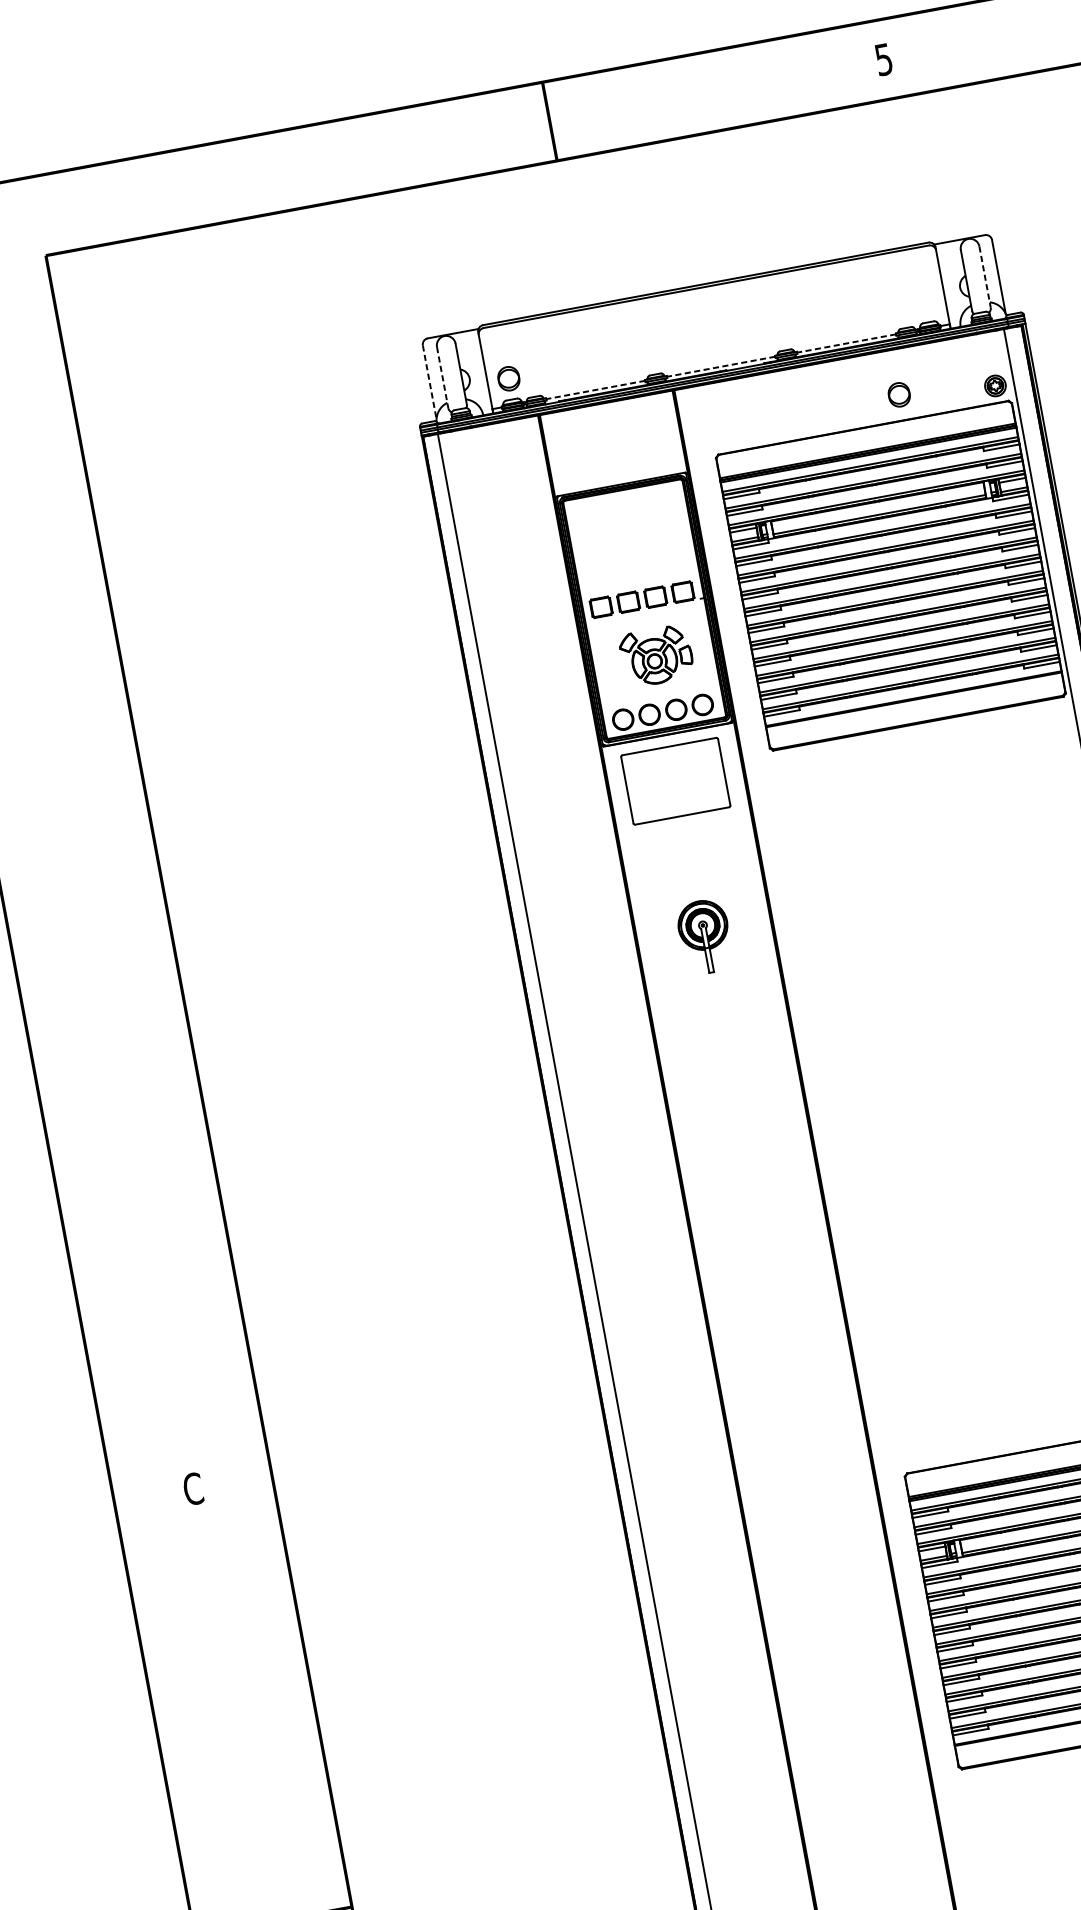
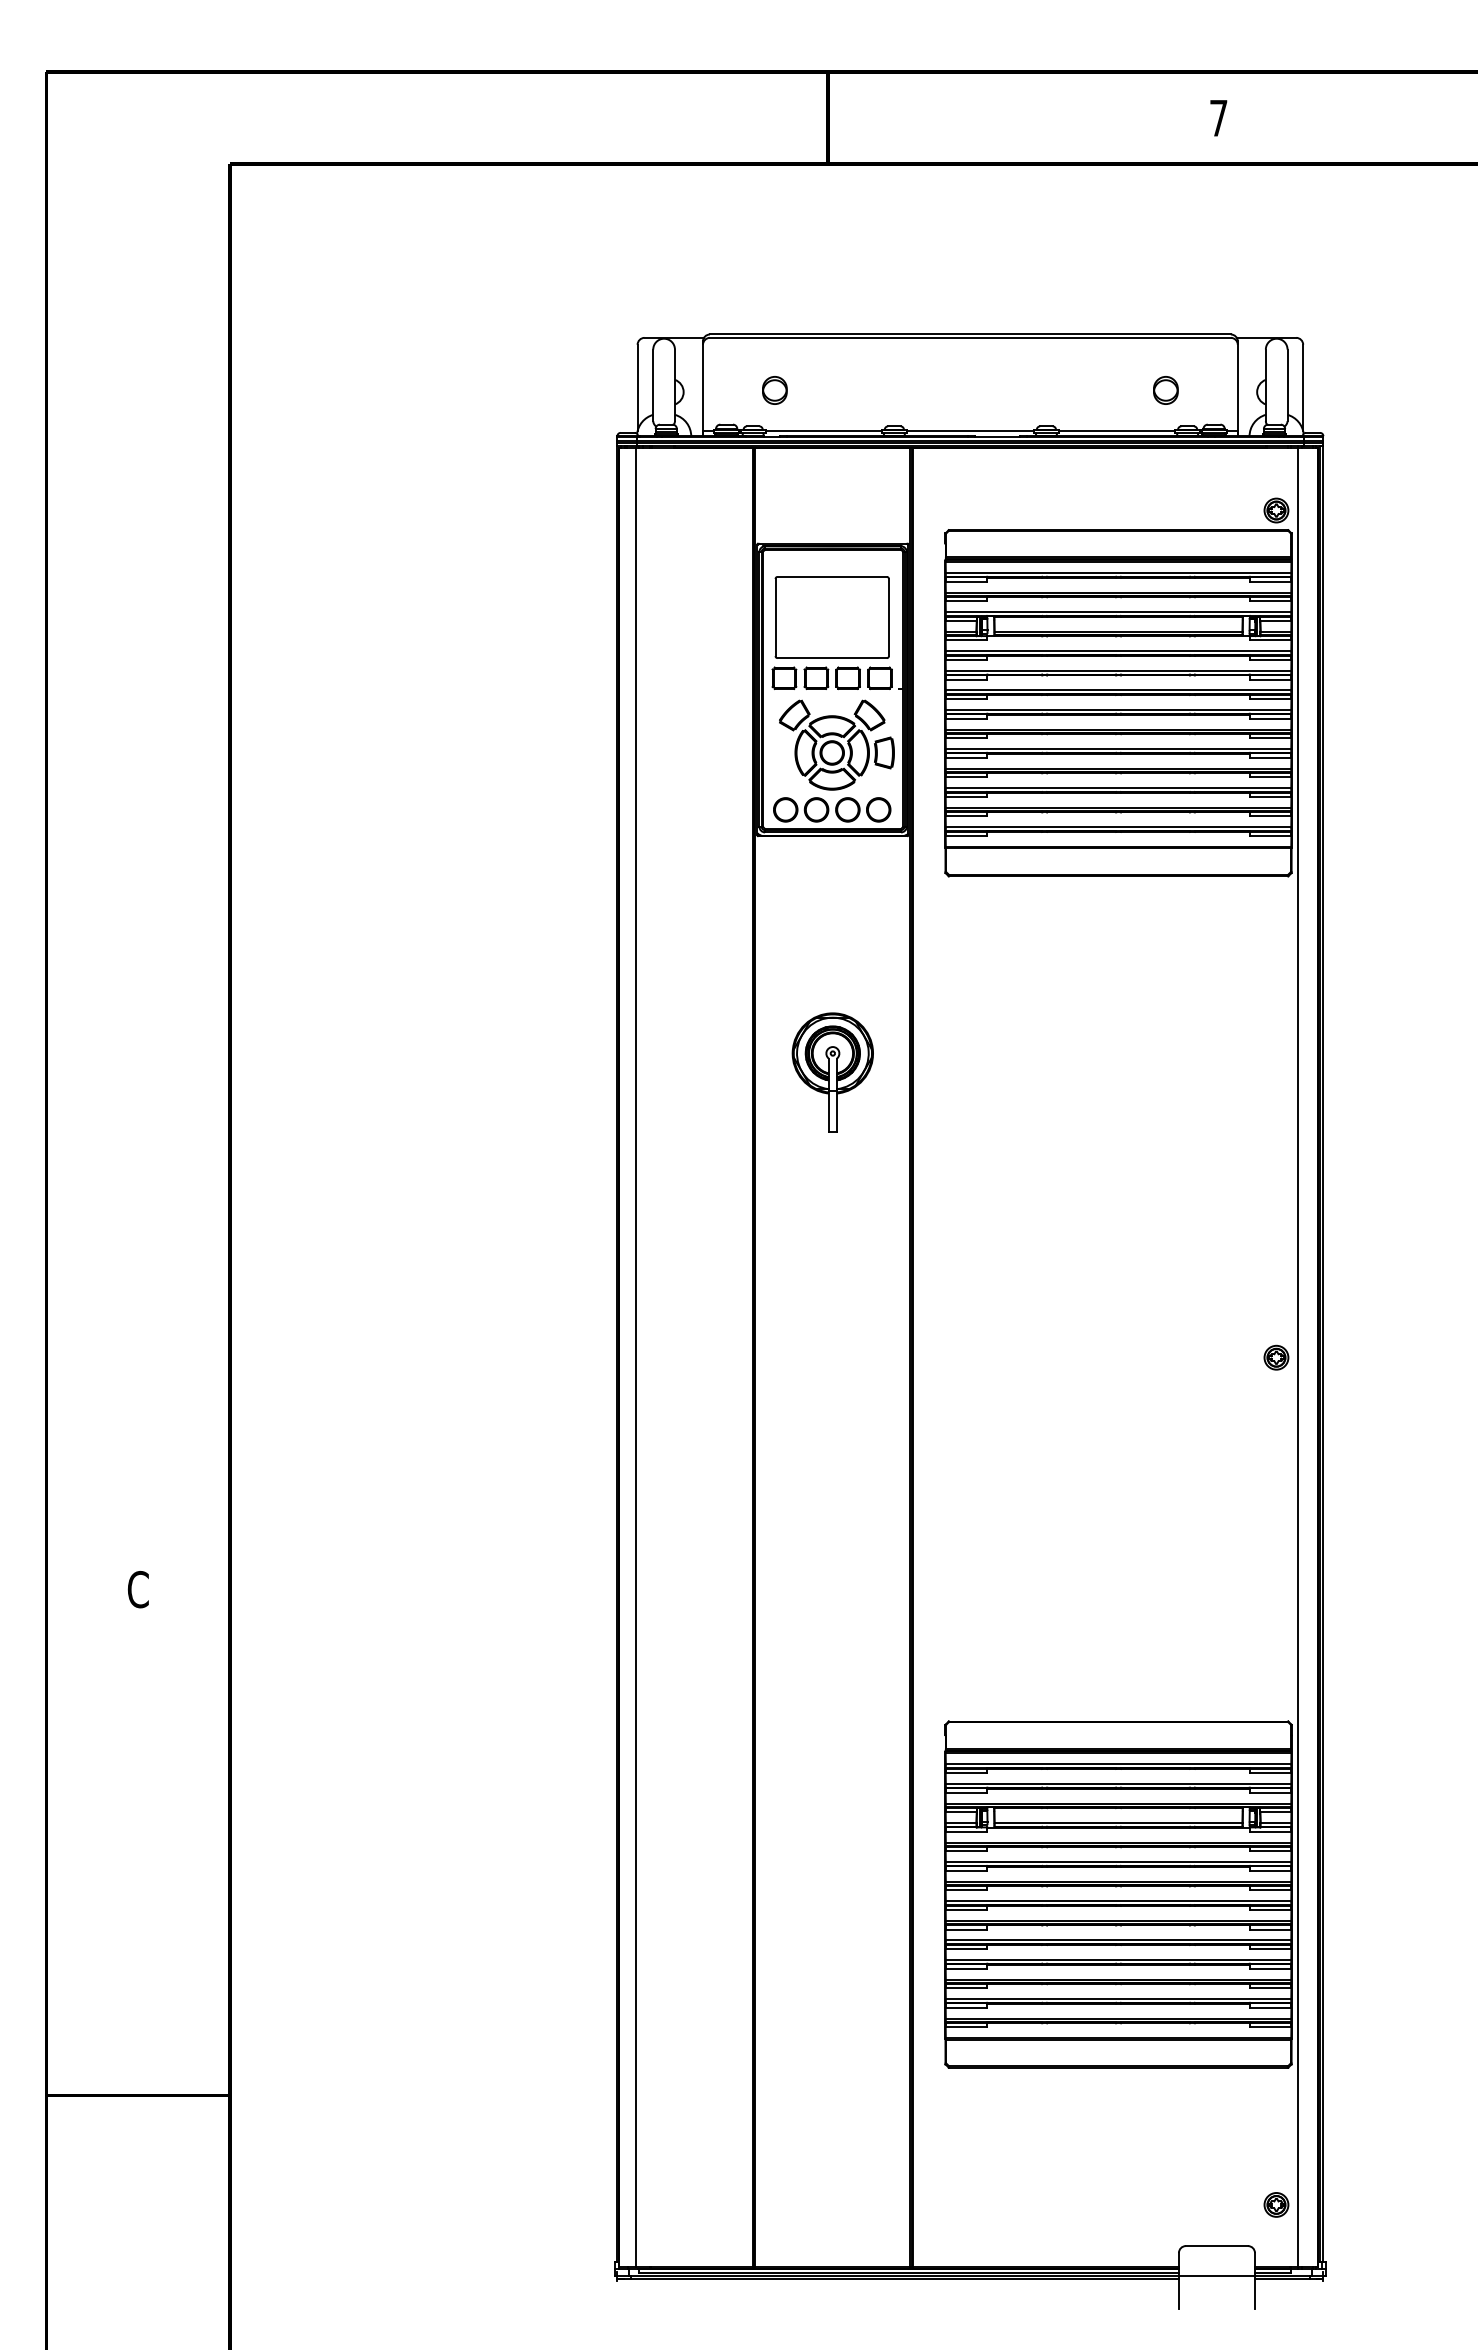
text: (883, 59) -> (1218, 118), 5 -> 7
line: (985, 277) -> (1287, 385), dashed -> solid
line: (846, 343) -> (1117, 431), dashed -> solid
line: (720, 366) -> (969, 431), dashed -> solid
line: (442, 377) -> (653, 385), dashed -> solid
part: (508, 378) -> (774, 390), moved
line: (429, 382) -> (637, 388), dashed -> solid
line: (595, 390) -> (823, 431), dashed -> solid
part: (898, 394) -> (1165, 390), moved
part: (656, 655) -> (836, 744), size x1.43
part: (675, 781) -> (831, 617), moved
part: (704, 936) -> (832, 1072), size x1.43

